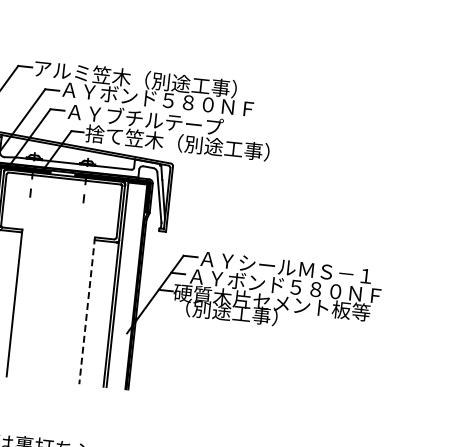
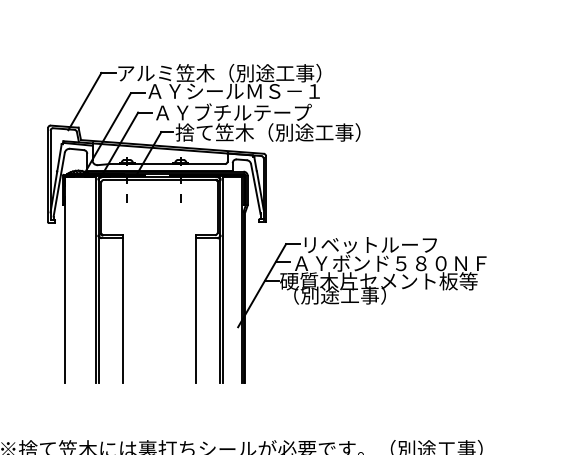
text: (176, 100) -> (262, 90), ＡＹボンド５８０ＮＦ -> ＡＹシールＭＳ－１
text: (286, 268) -> (389, 245), ＡＹシールＭＳ－１ -> リベットルーフ
line: (86, 311) -> (195, 309), dashed -> solid

